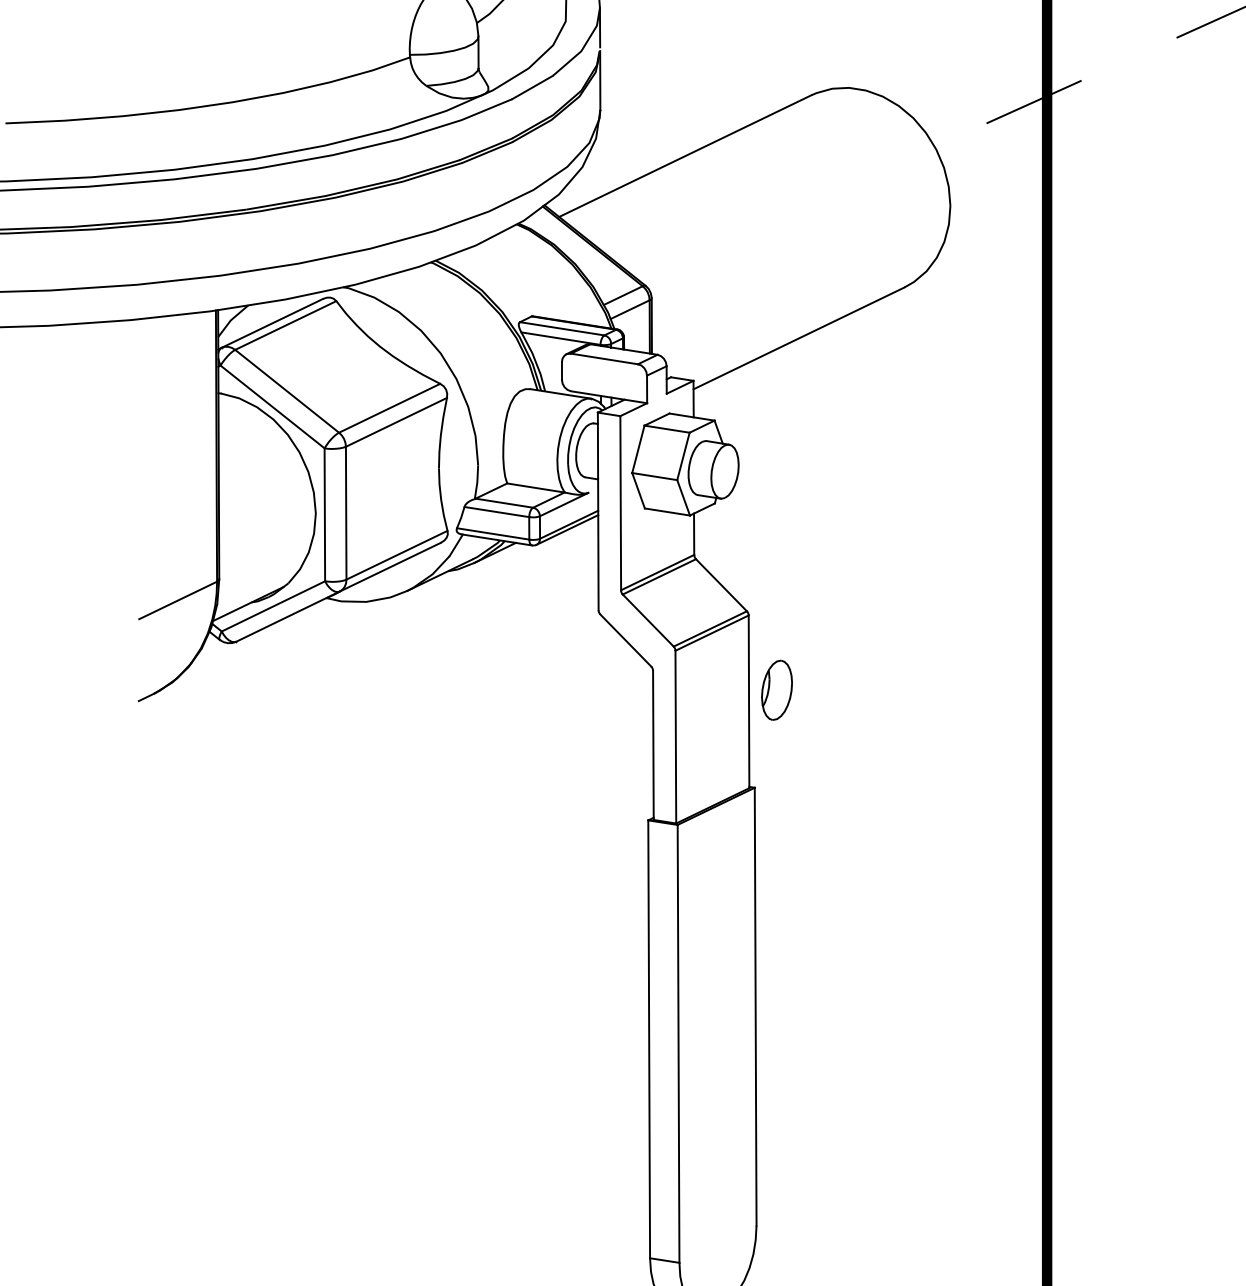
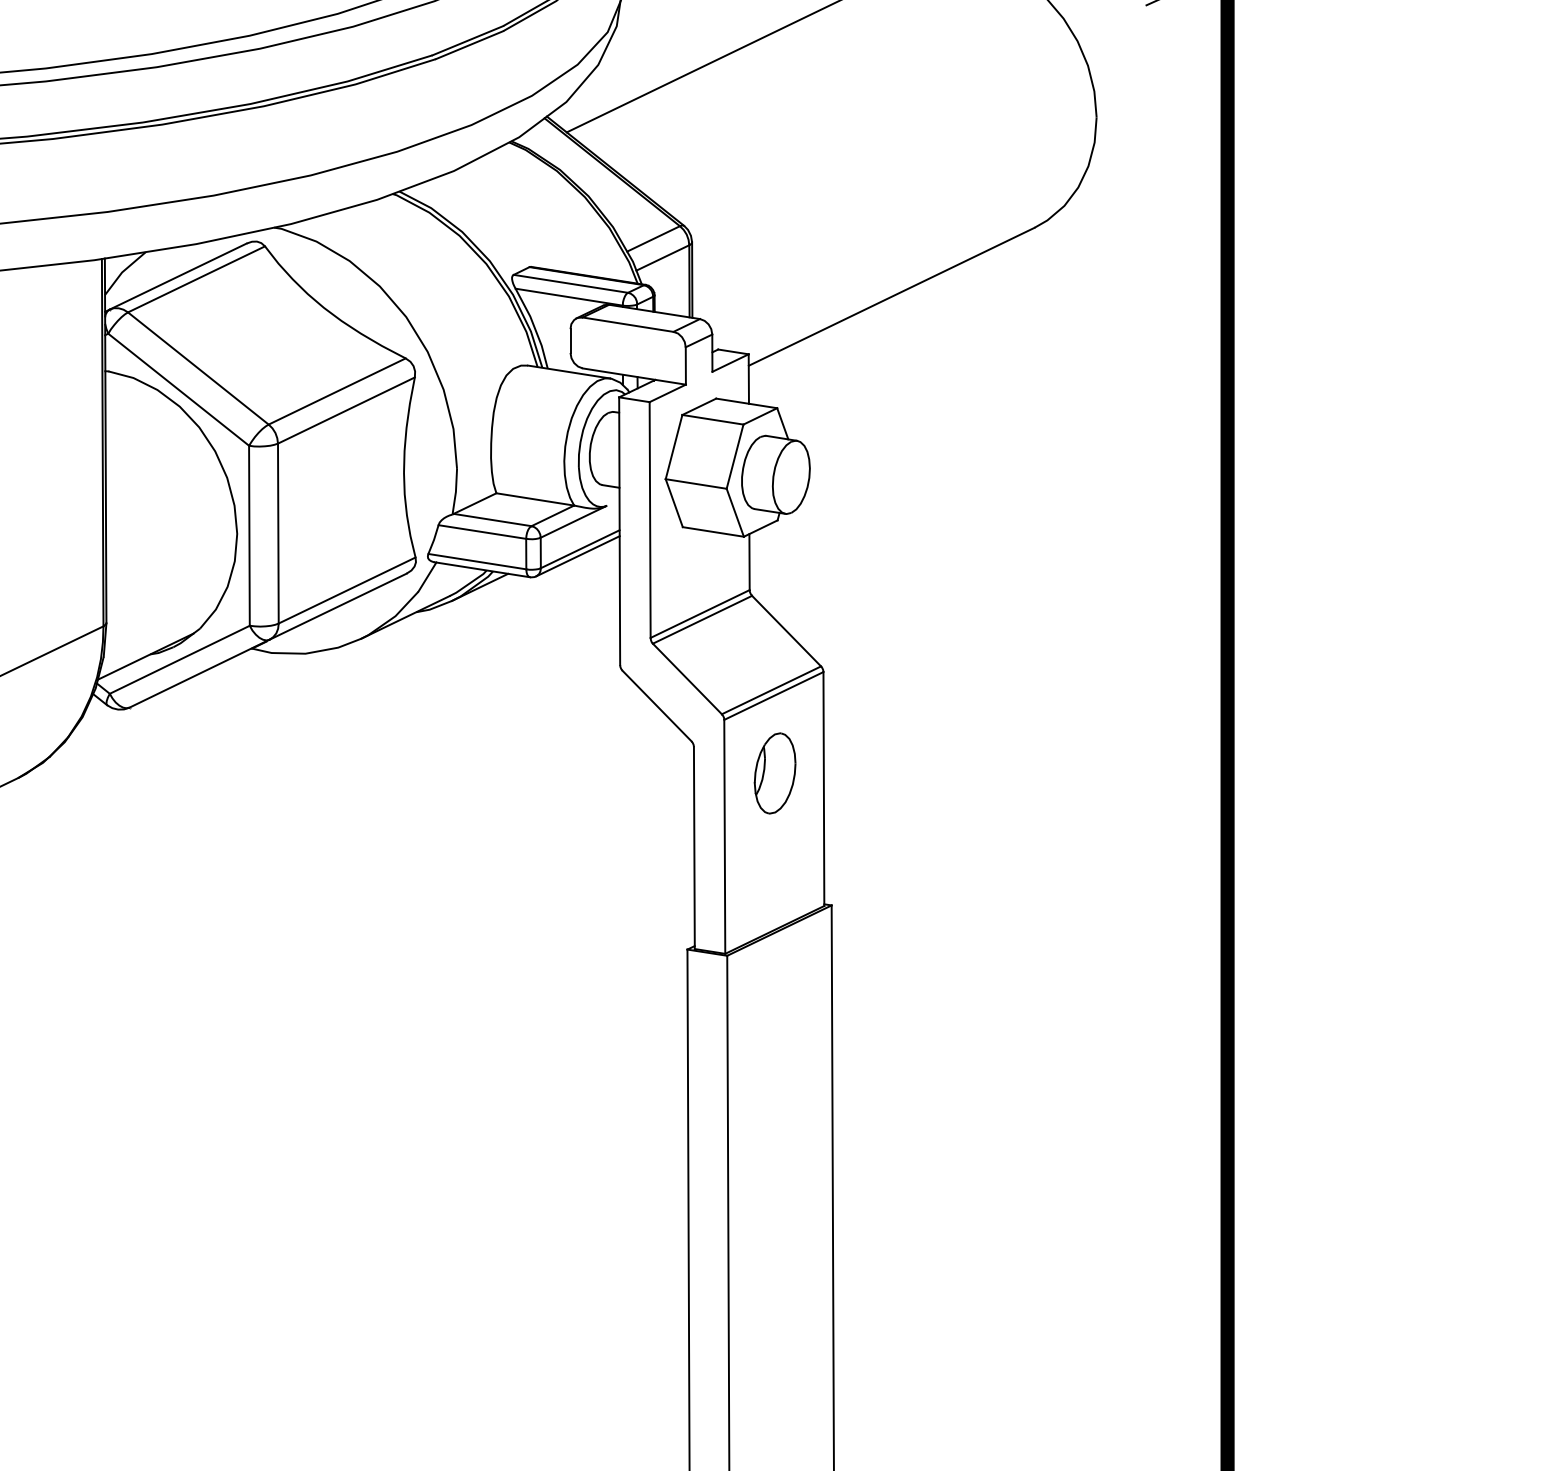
part: (776, 689) -> (774, 772), moved

